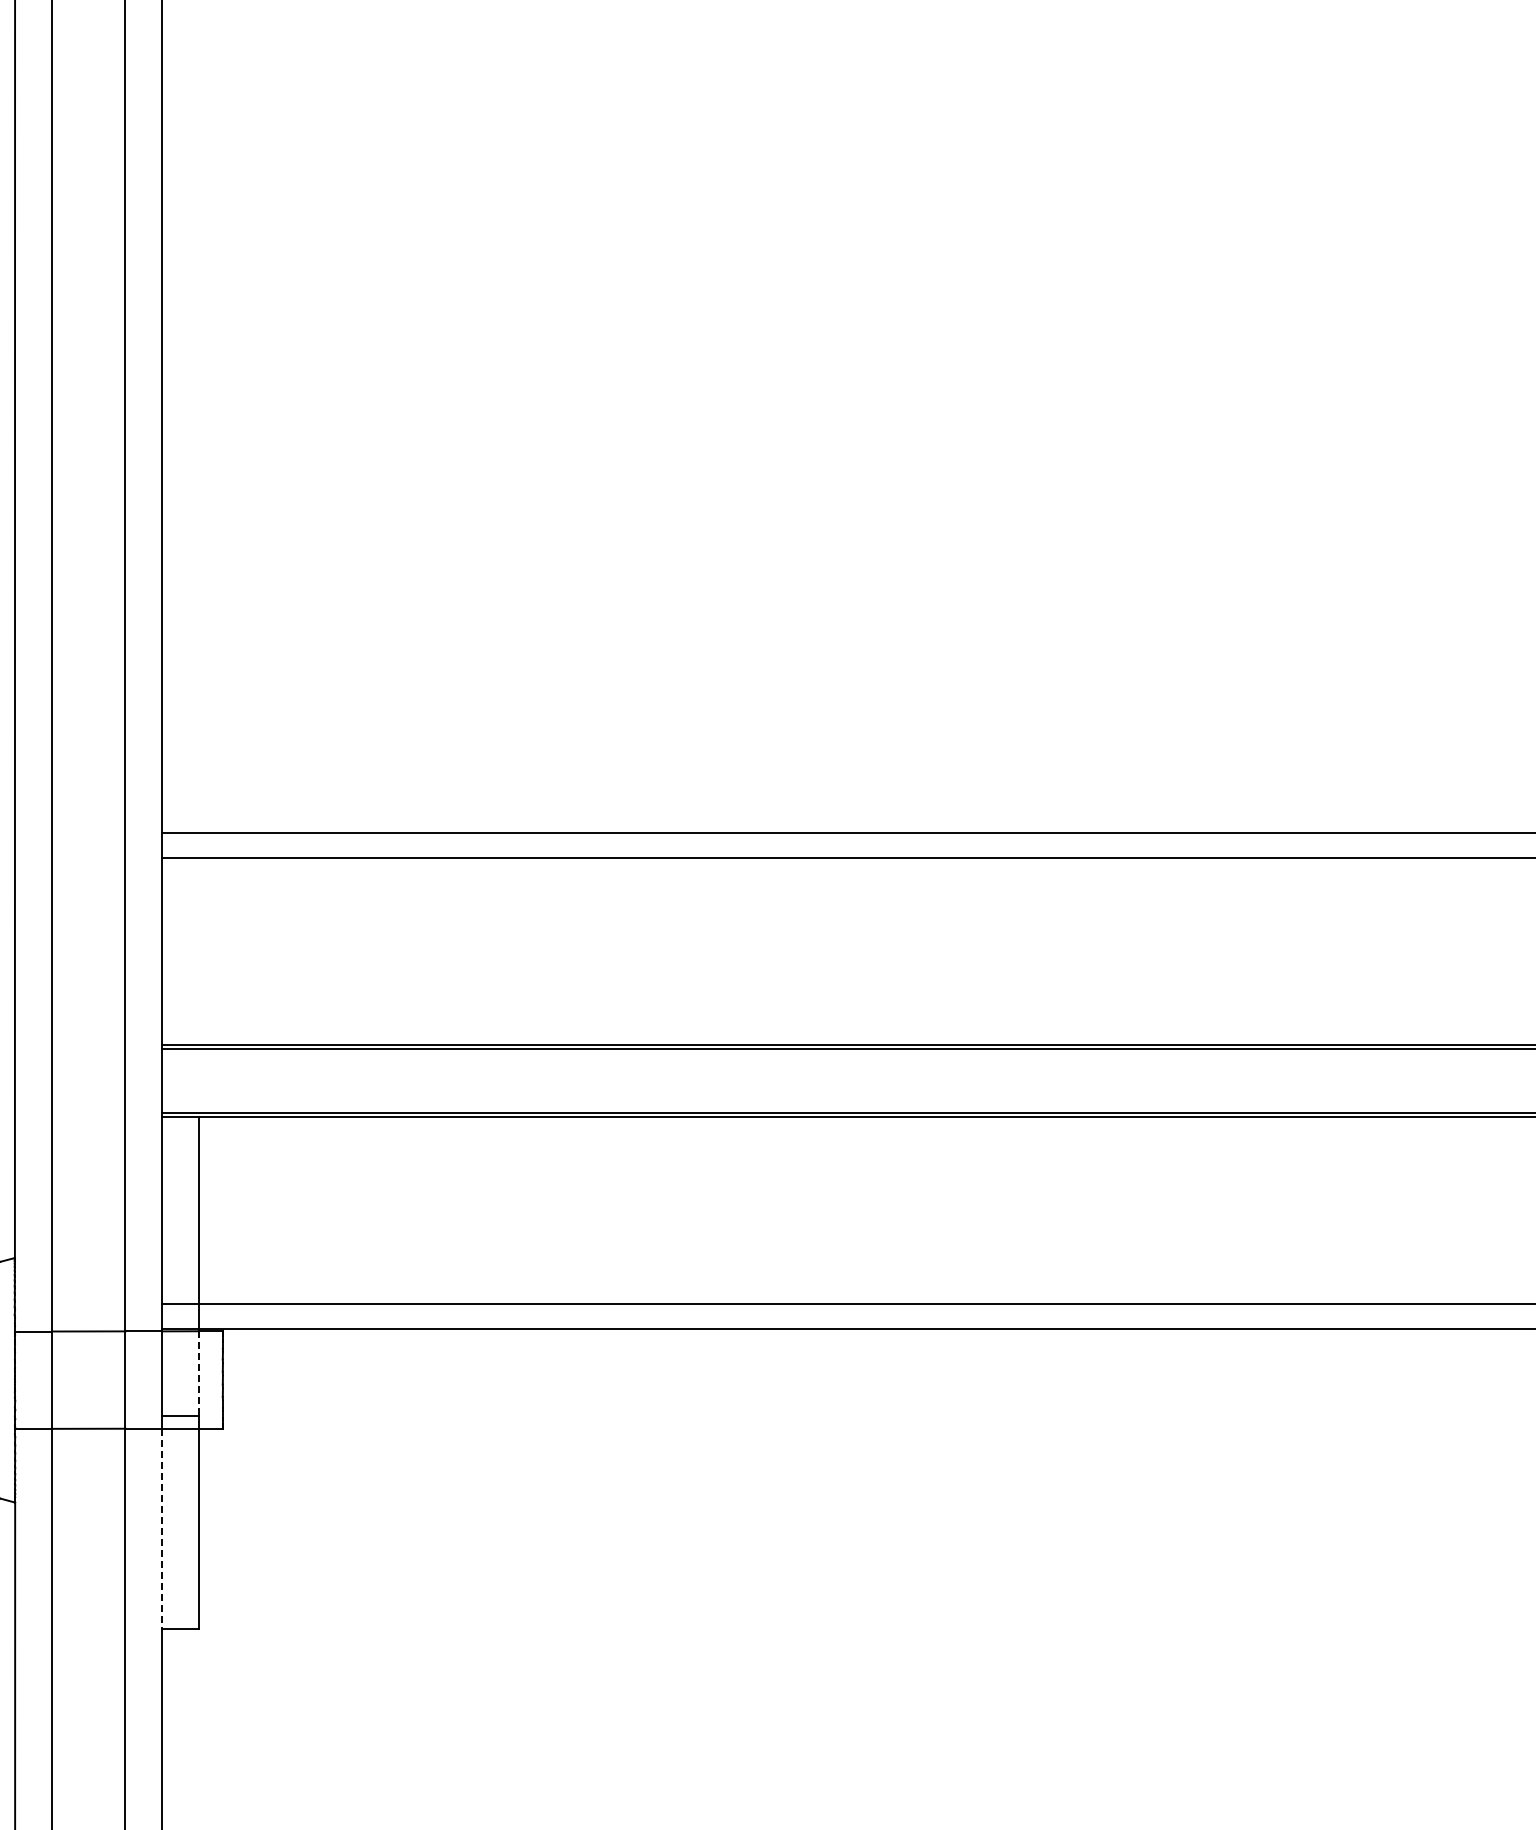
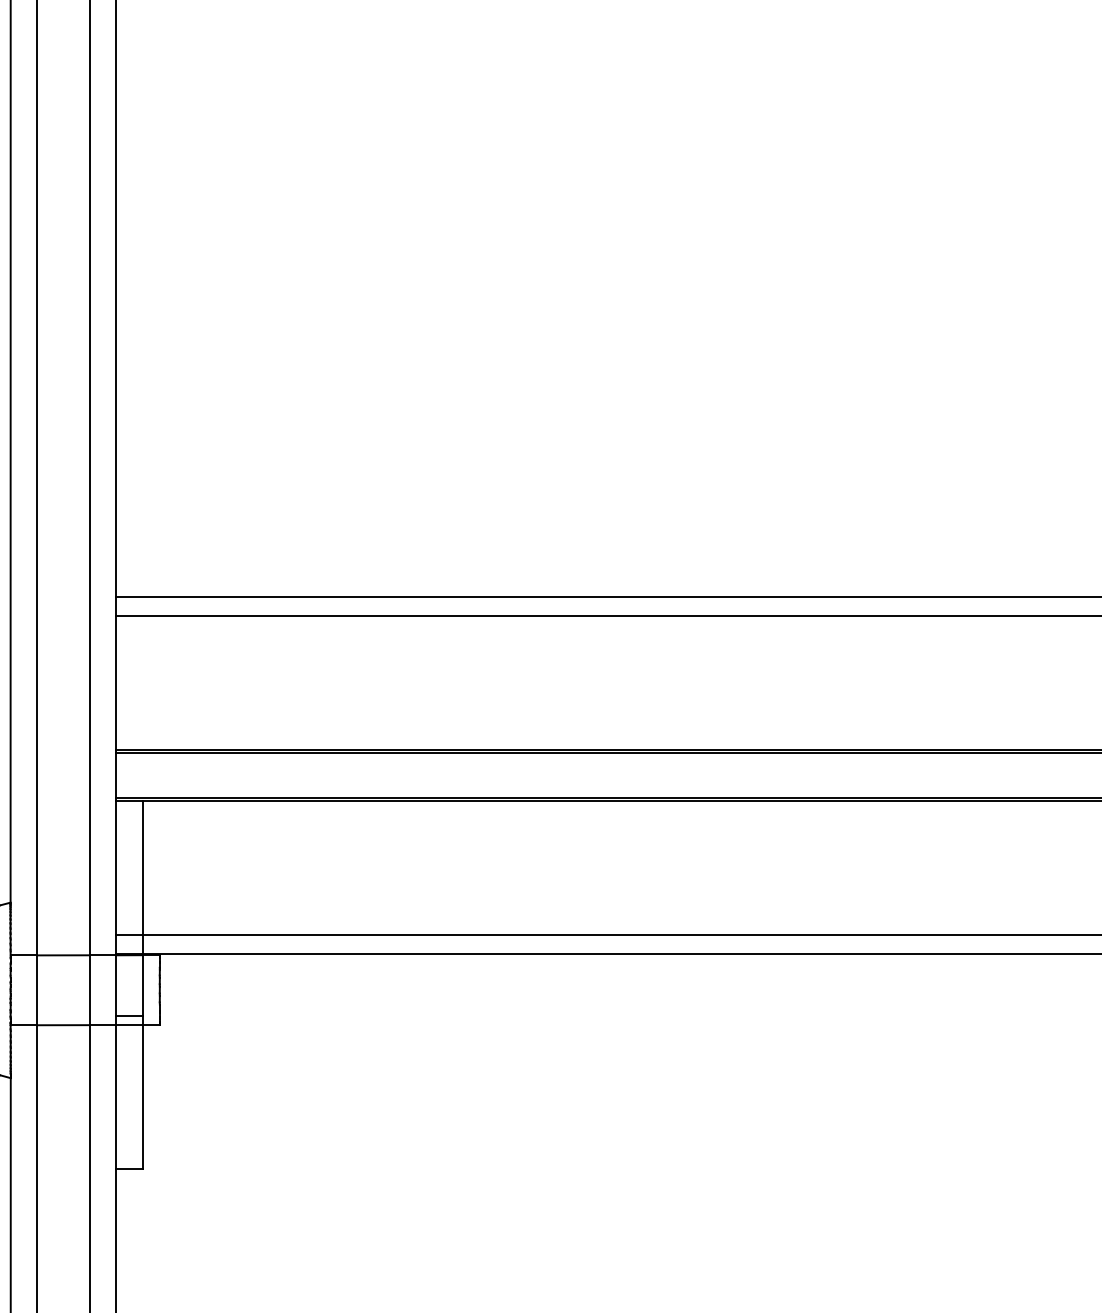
line: (198, 1374) -> (142, 986), dashed -> solid
line: (162, 1528) -> (116, 1096), dashed -> solid

